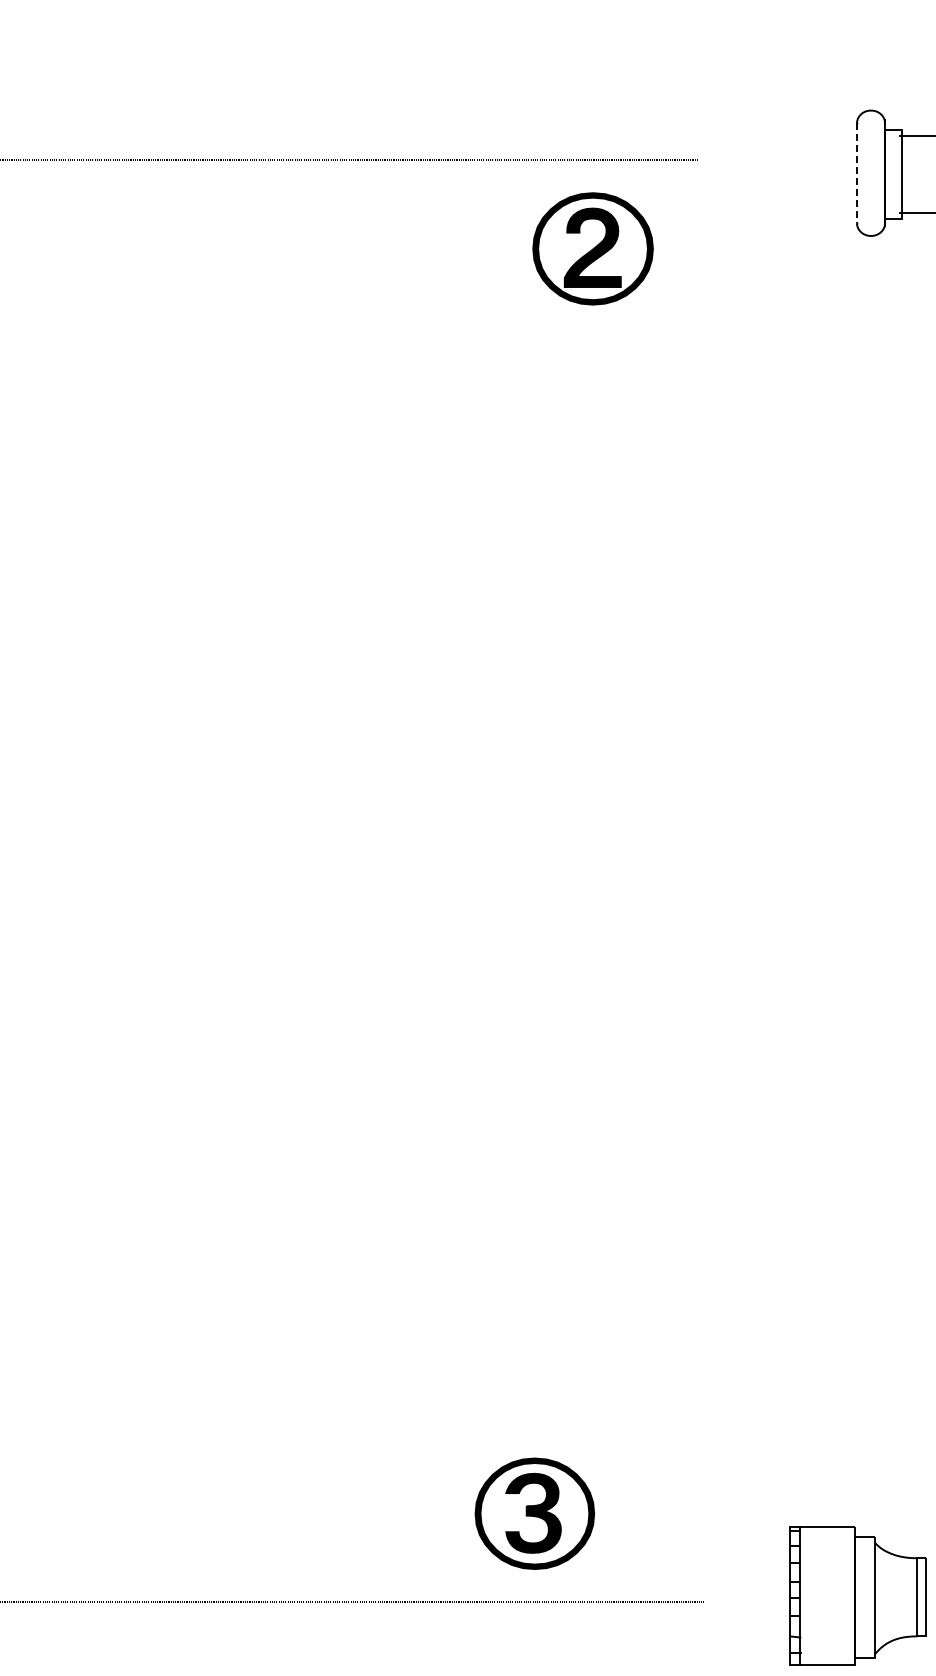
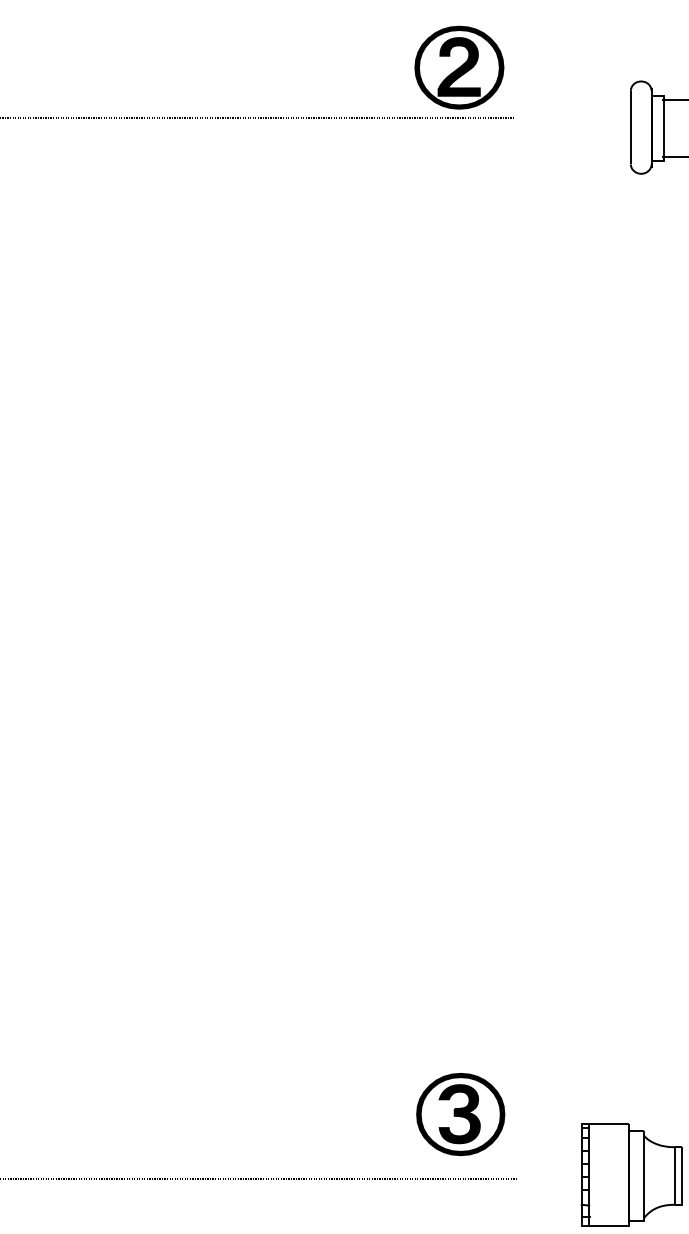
line: (857, 173) -> (631, 127), dashed -> solid
part: (592, 248) -> (458, 67), moved
part: (534, 1513) -> (460, 1114), moved

